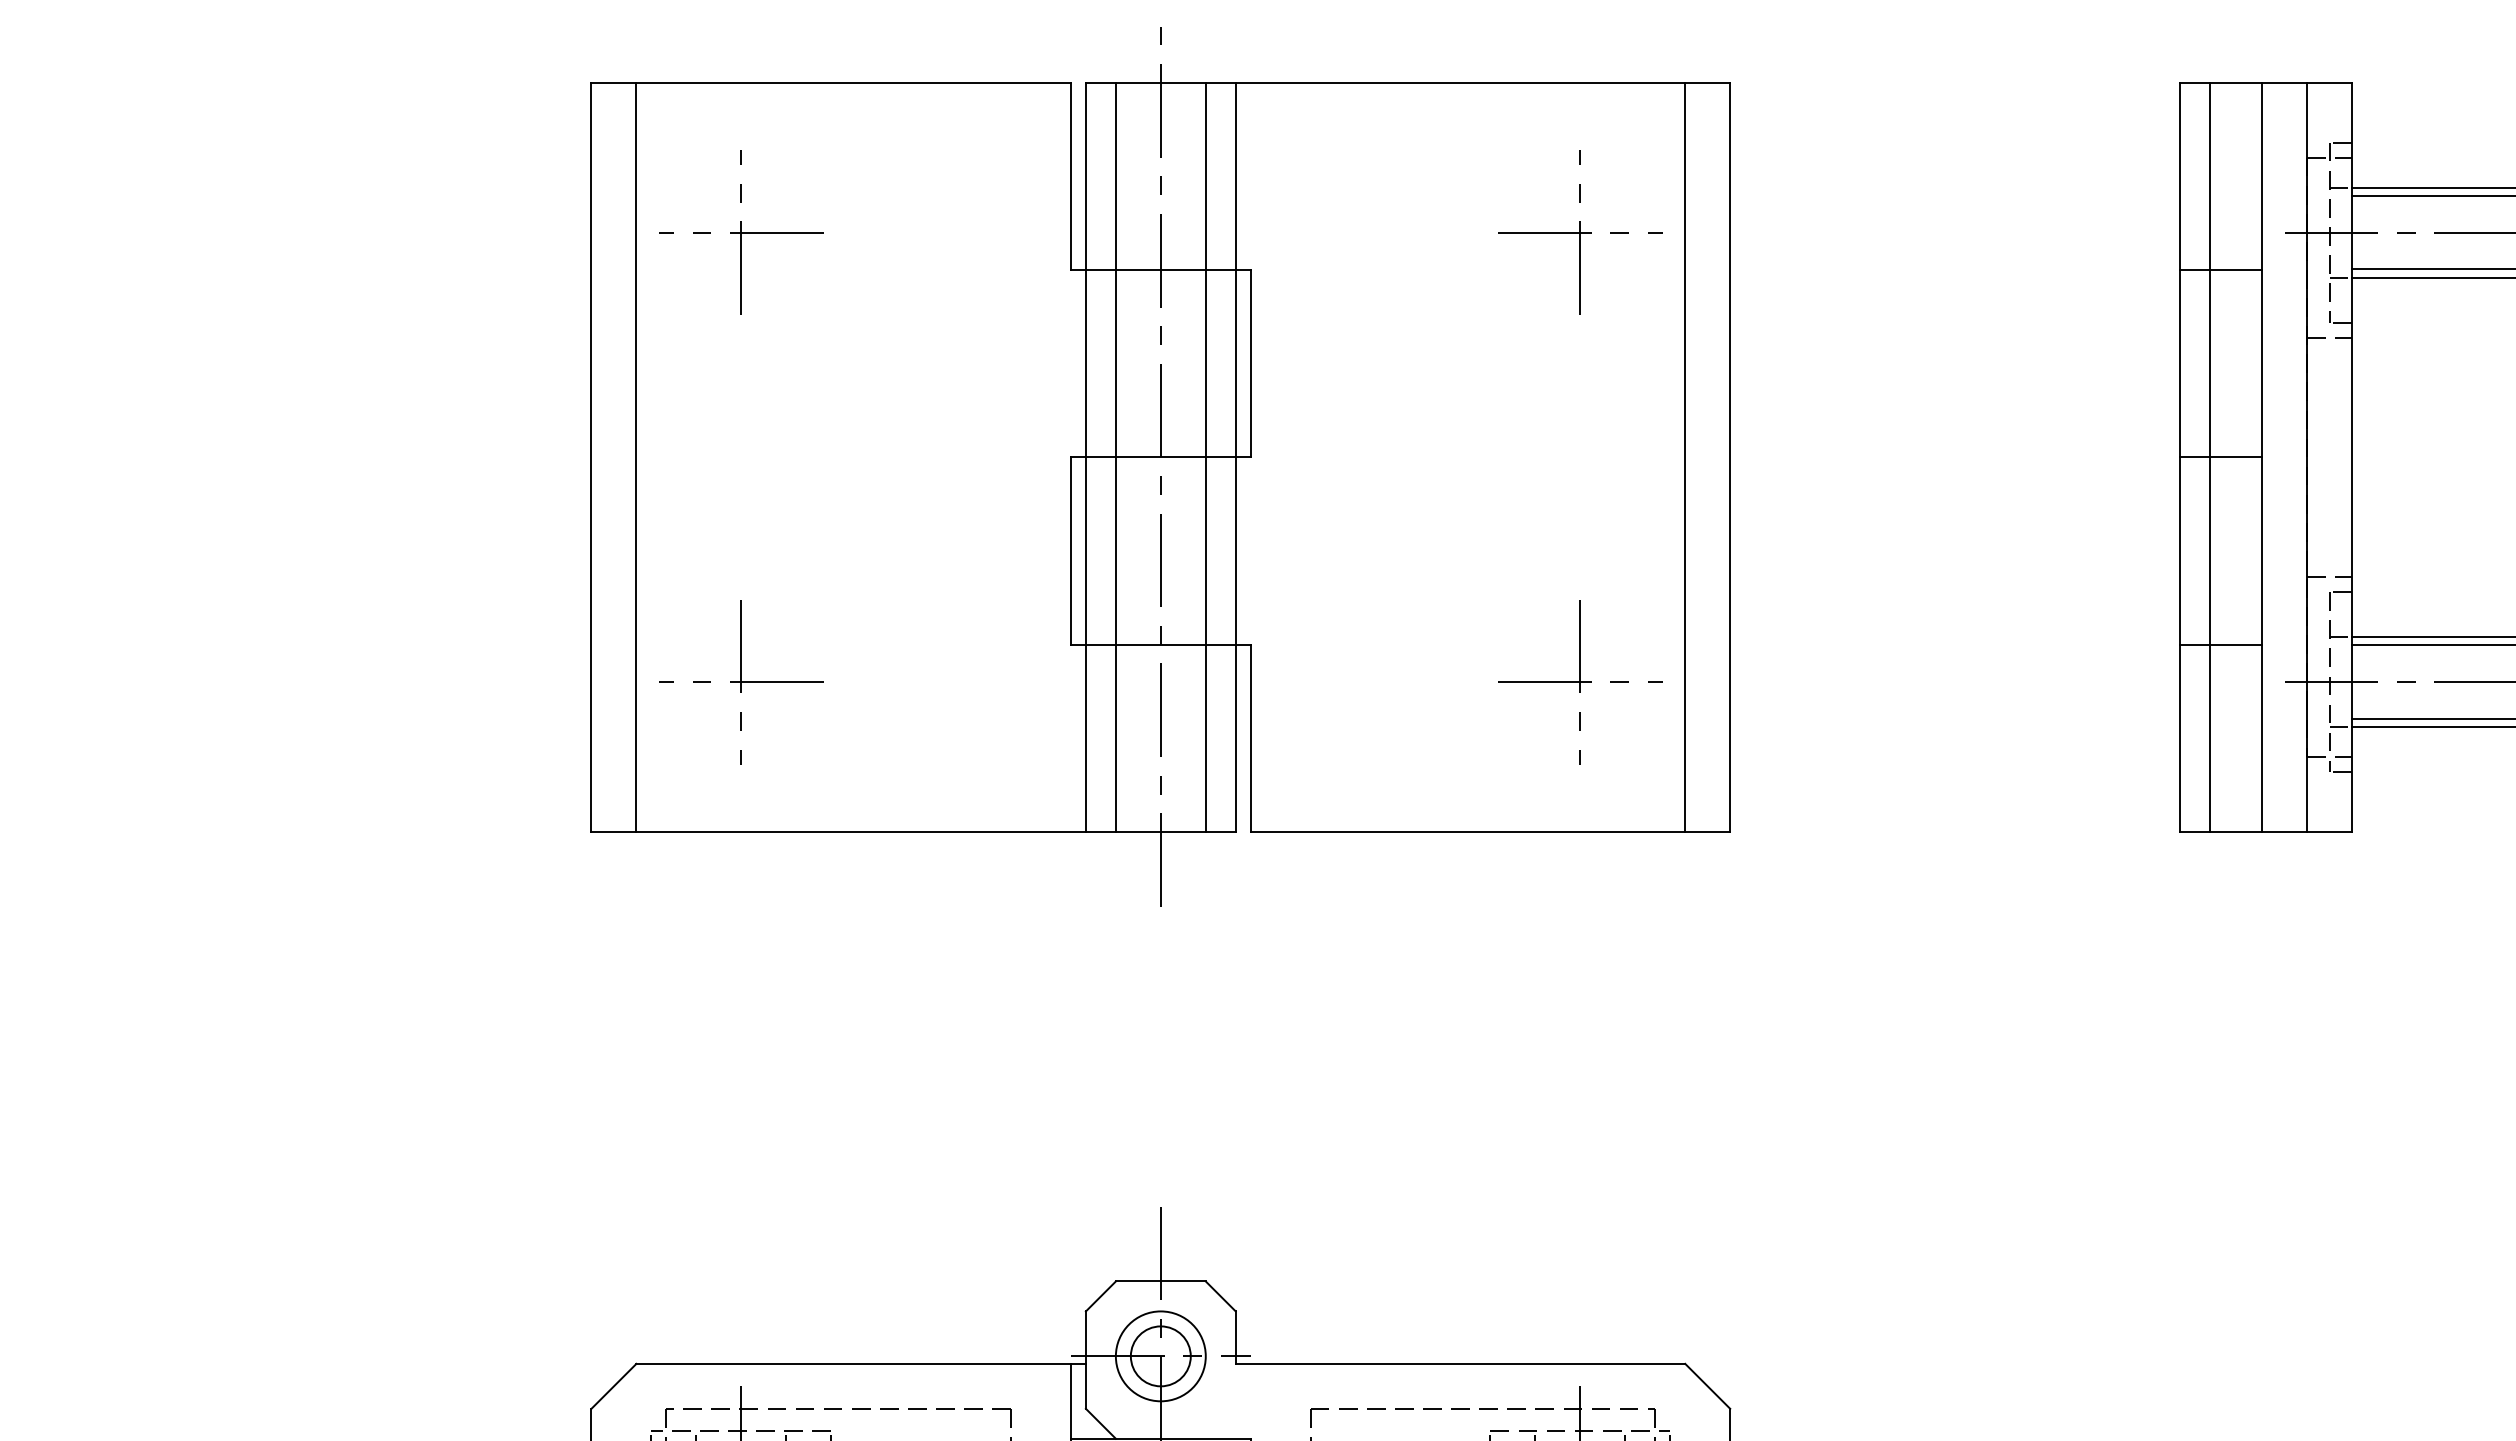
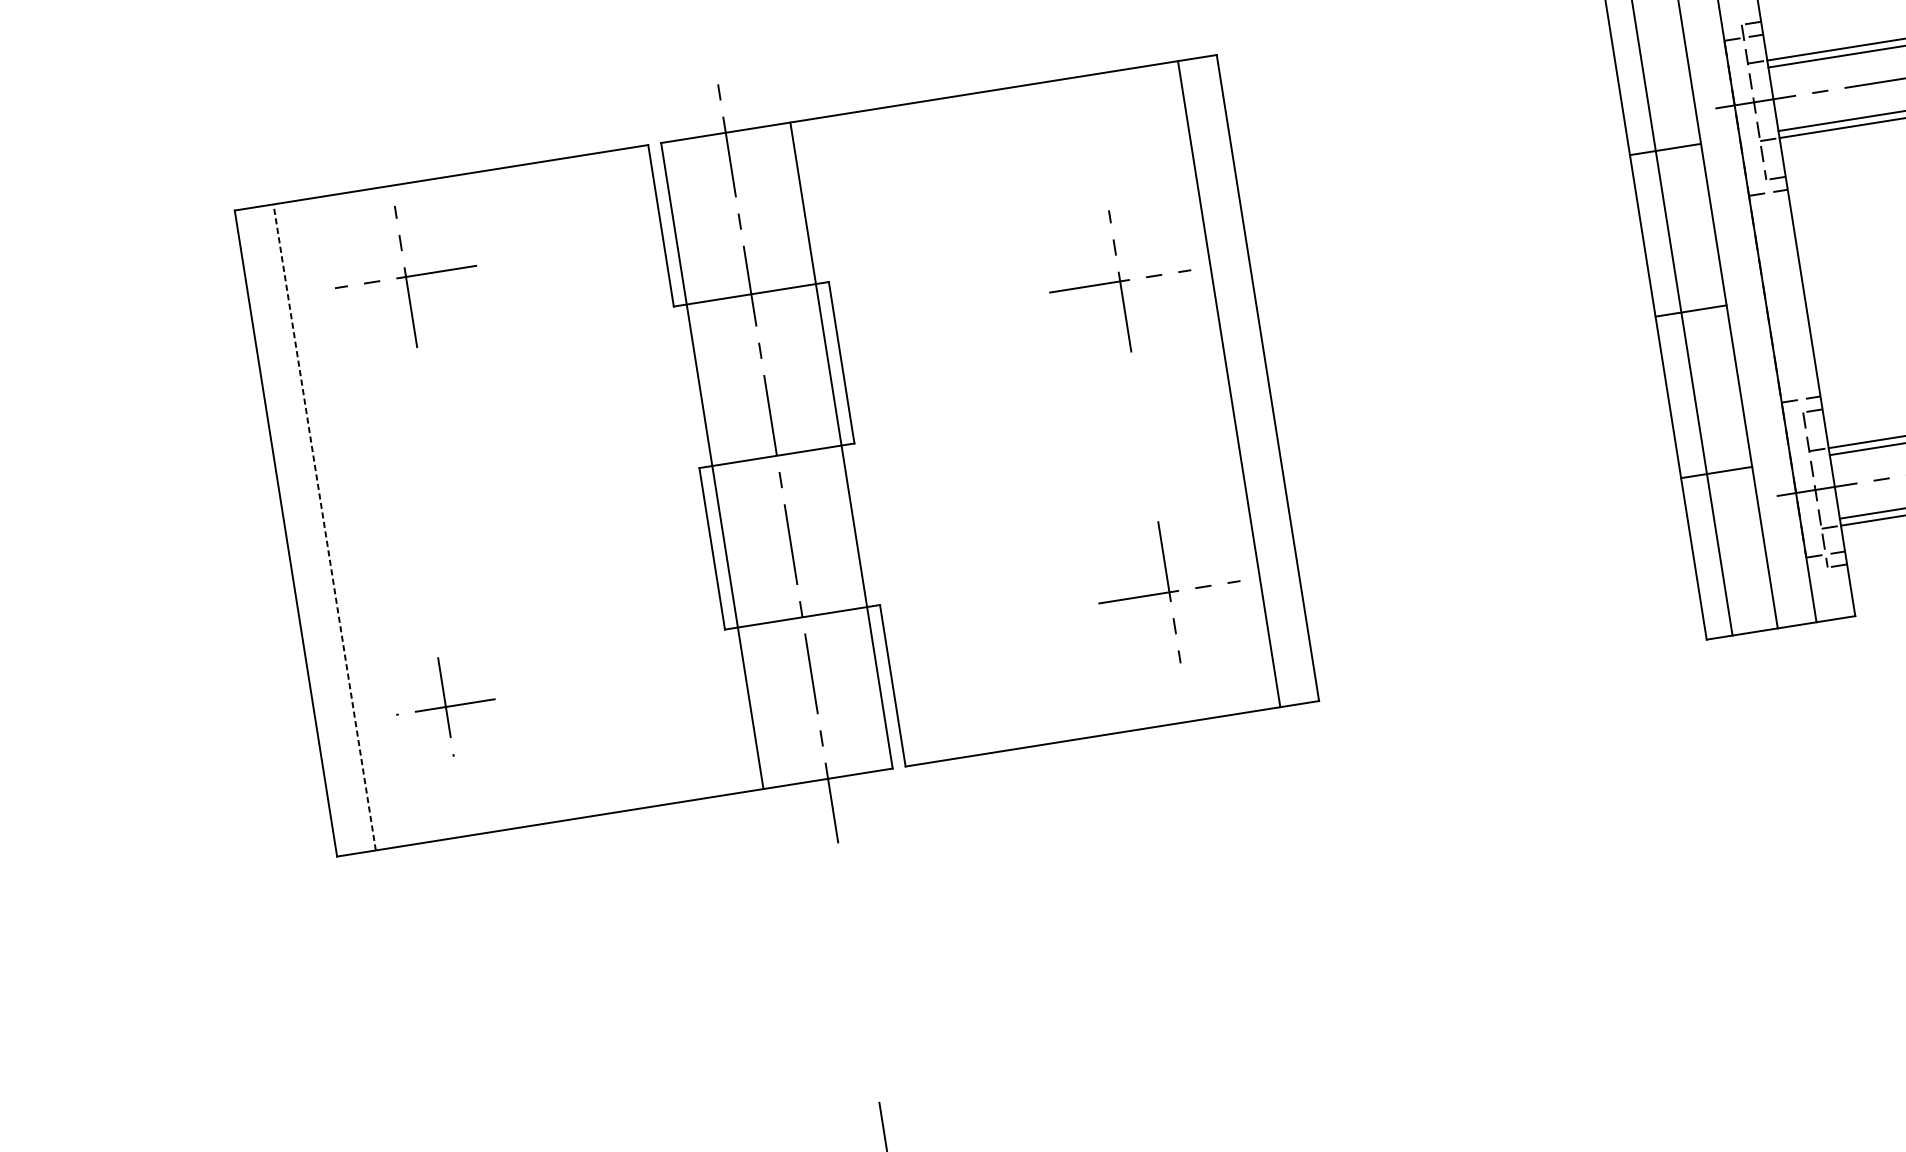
part: (741, 232) -> (406, 276), moved
part: (1580, 232) -> (1120, 281), moved
line: (1115, 456) -> (737, 461), removed
line: (1205, 456) -> (815, 448), removed
line: (636, 457) -> (324, 527), solid -> dashed
part: (741, 682) -> (446, 707), size x0.7

